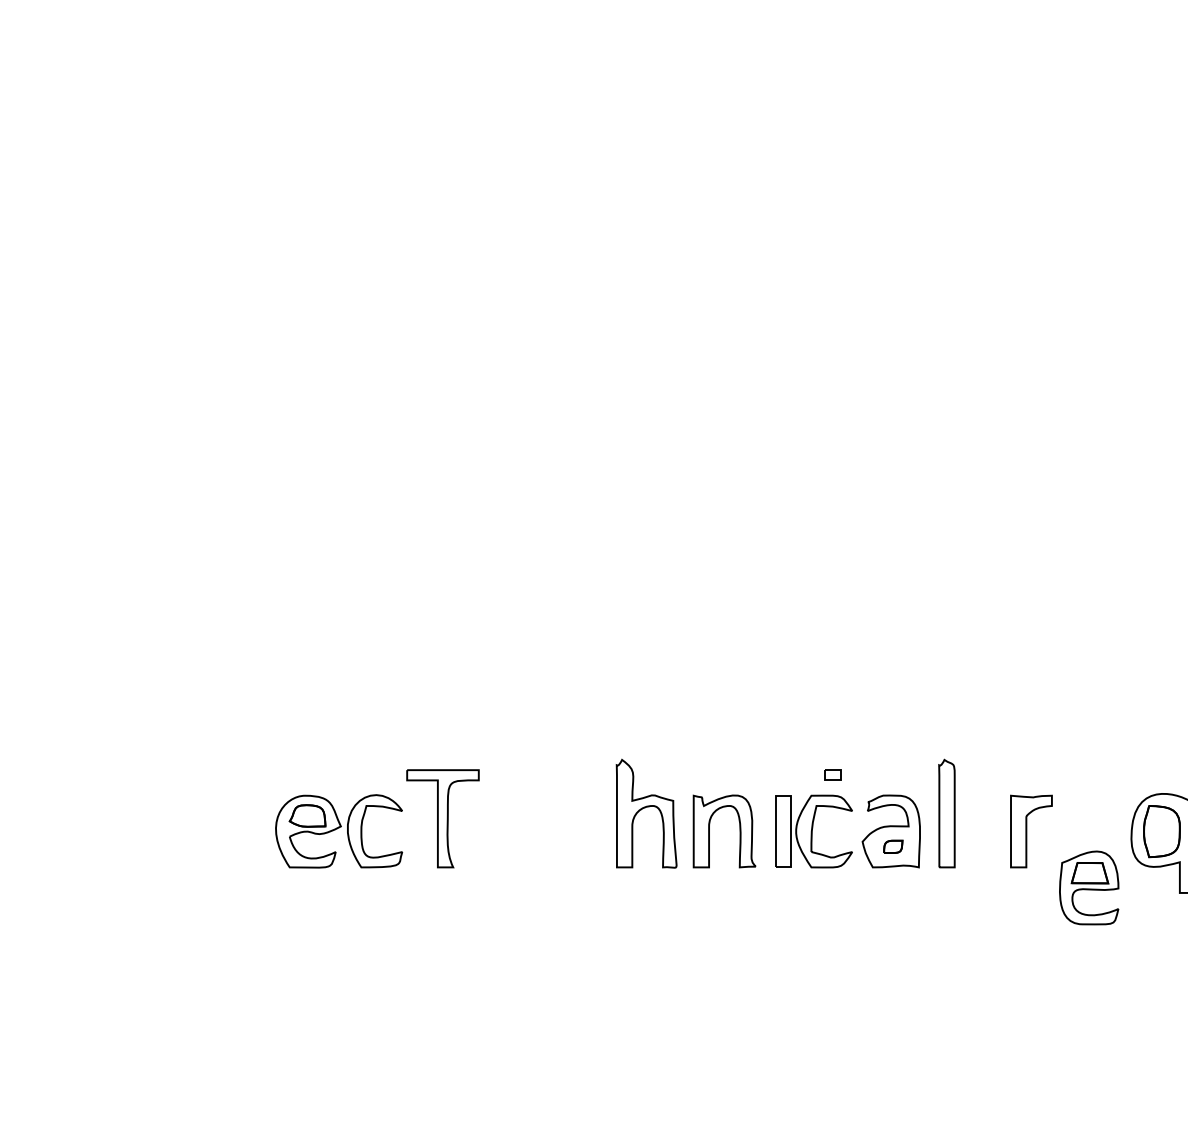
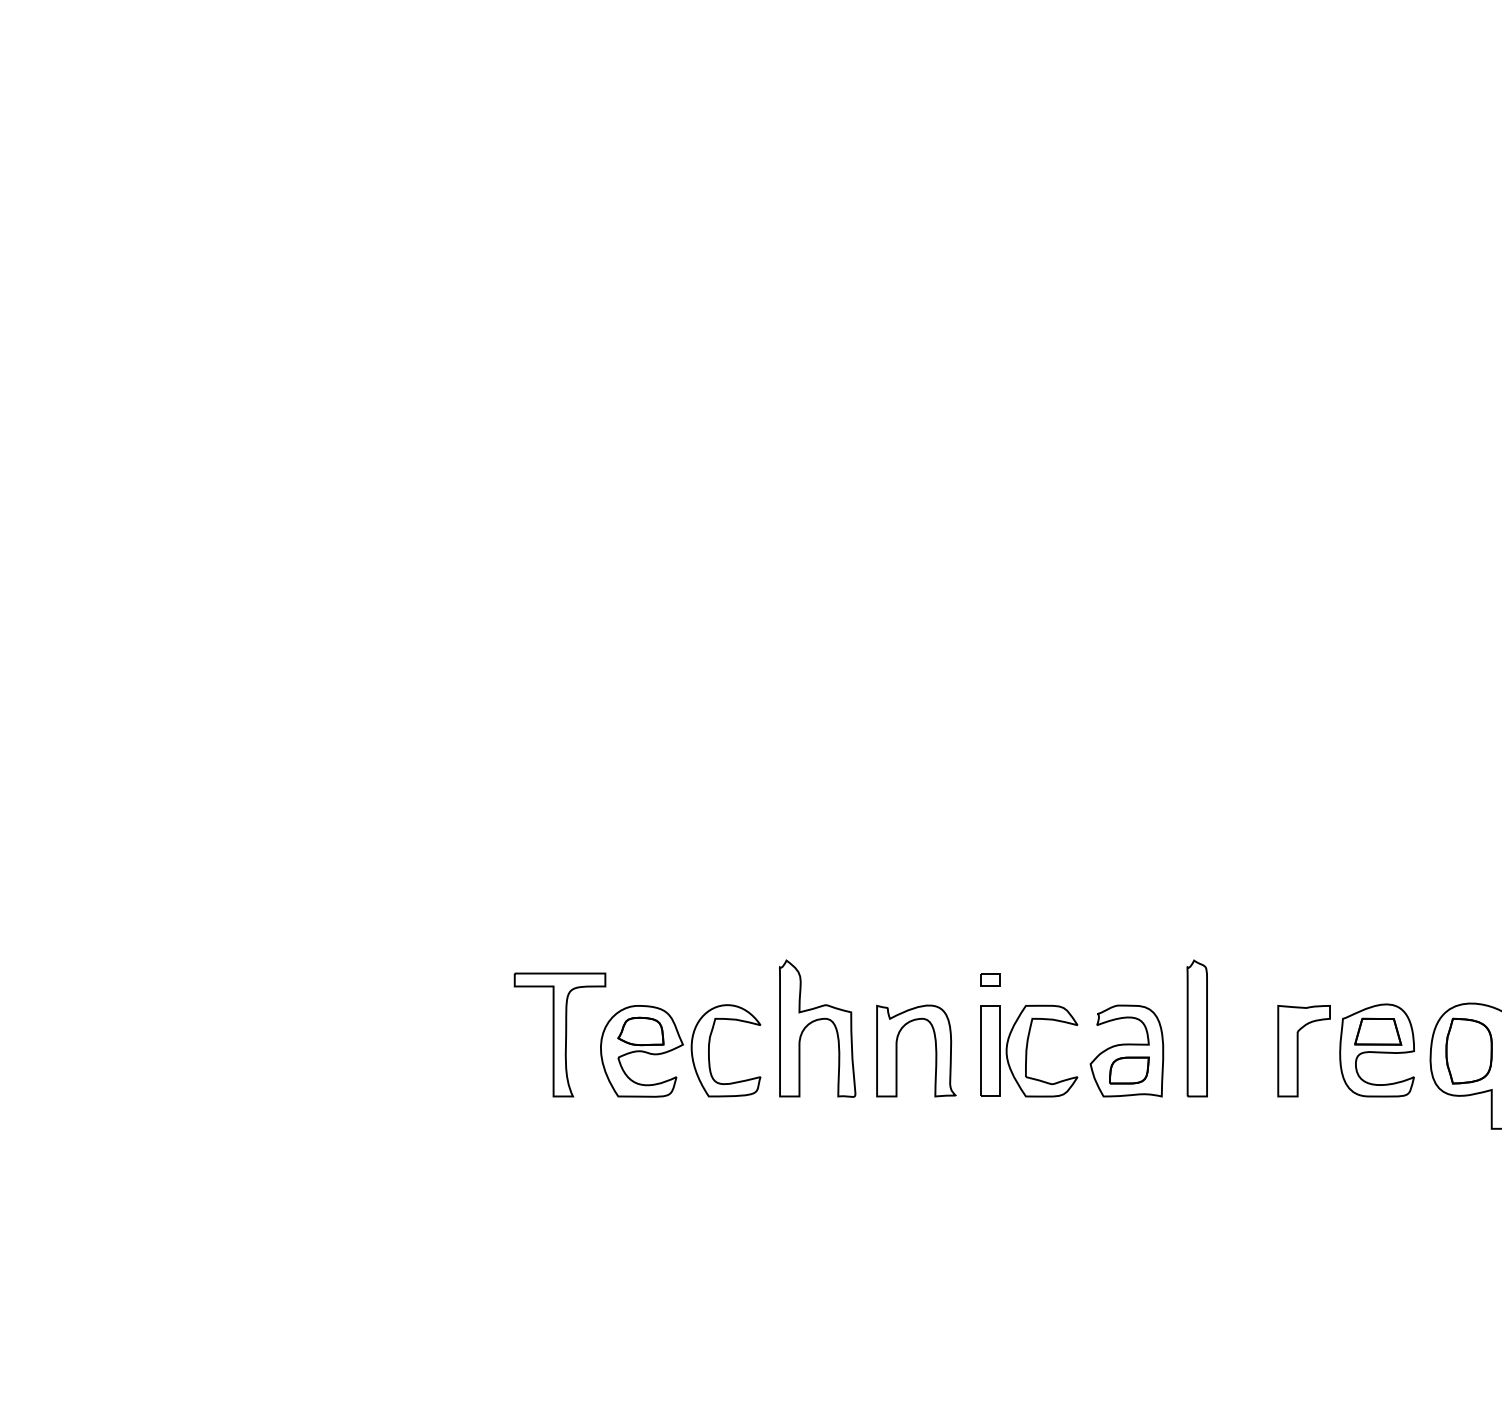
part: (833, 774) -> (990, 979), moved
part: (338, 831) -> (680, 1050), moved
part: (893, 846) -> (1129, 1070), size x1.67
part: (1088, 887) -> (1376, 1050), moved

